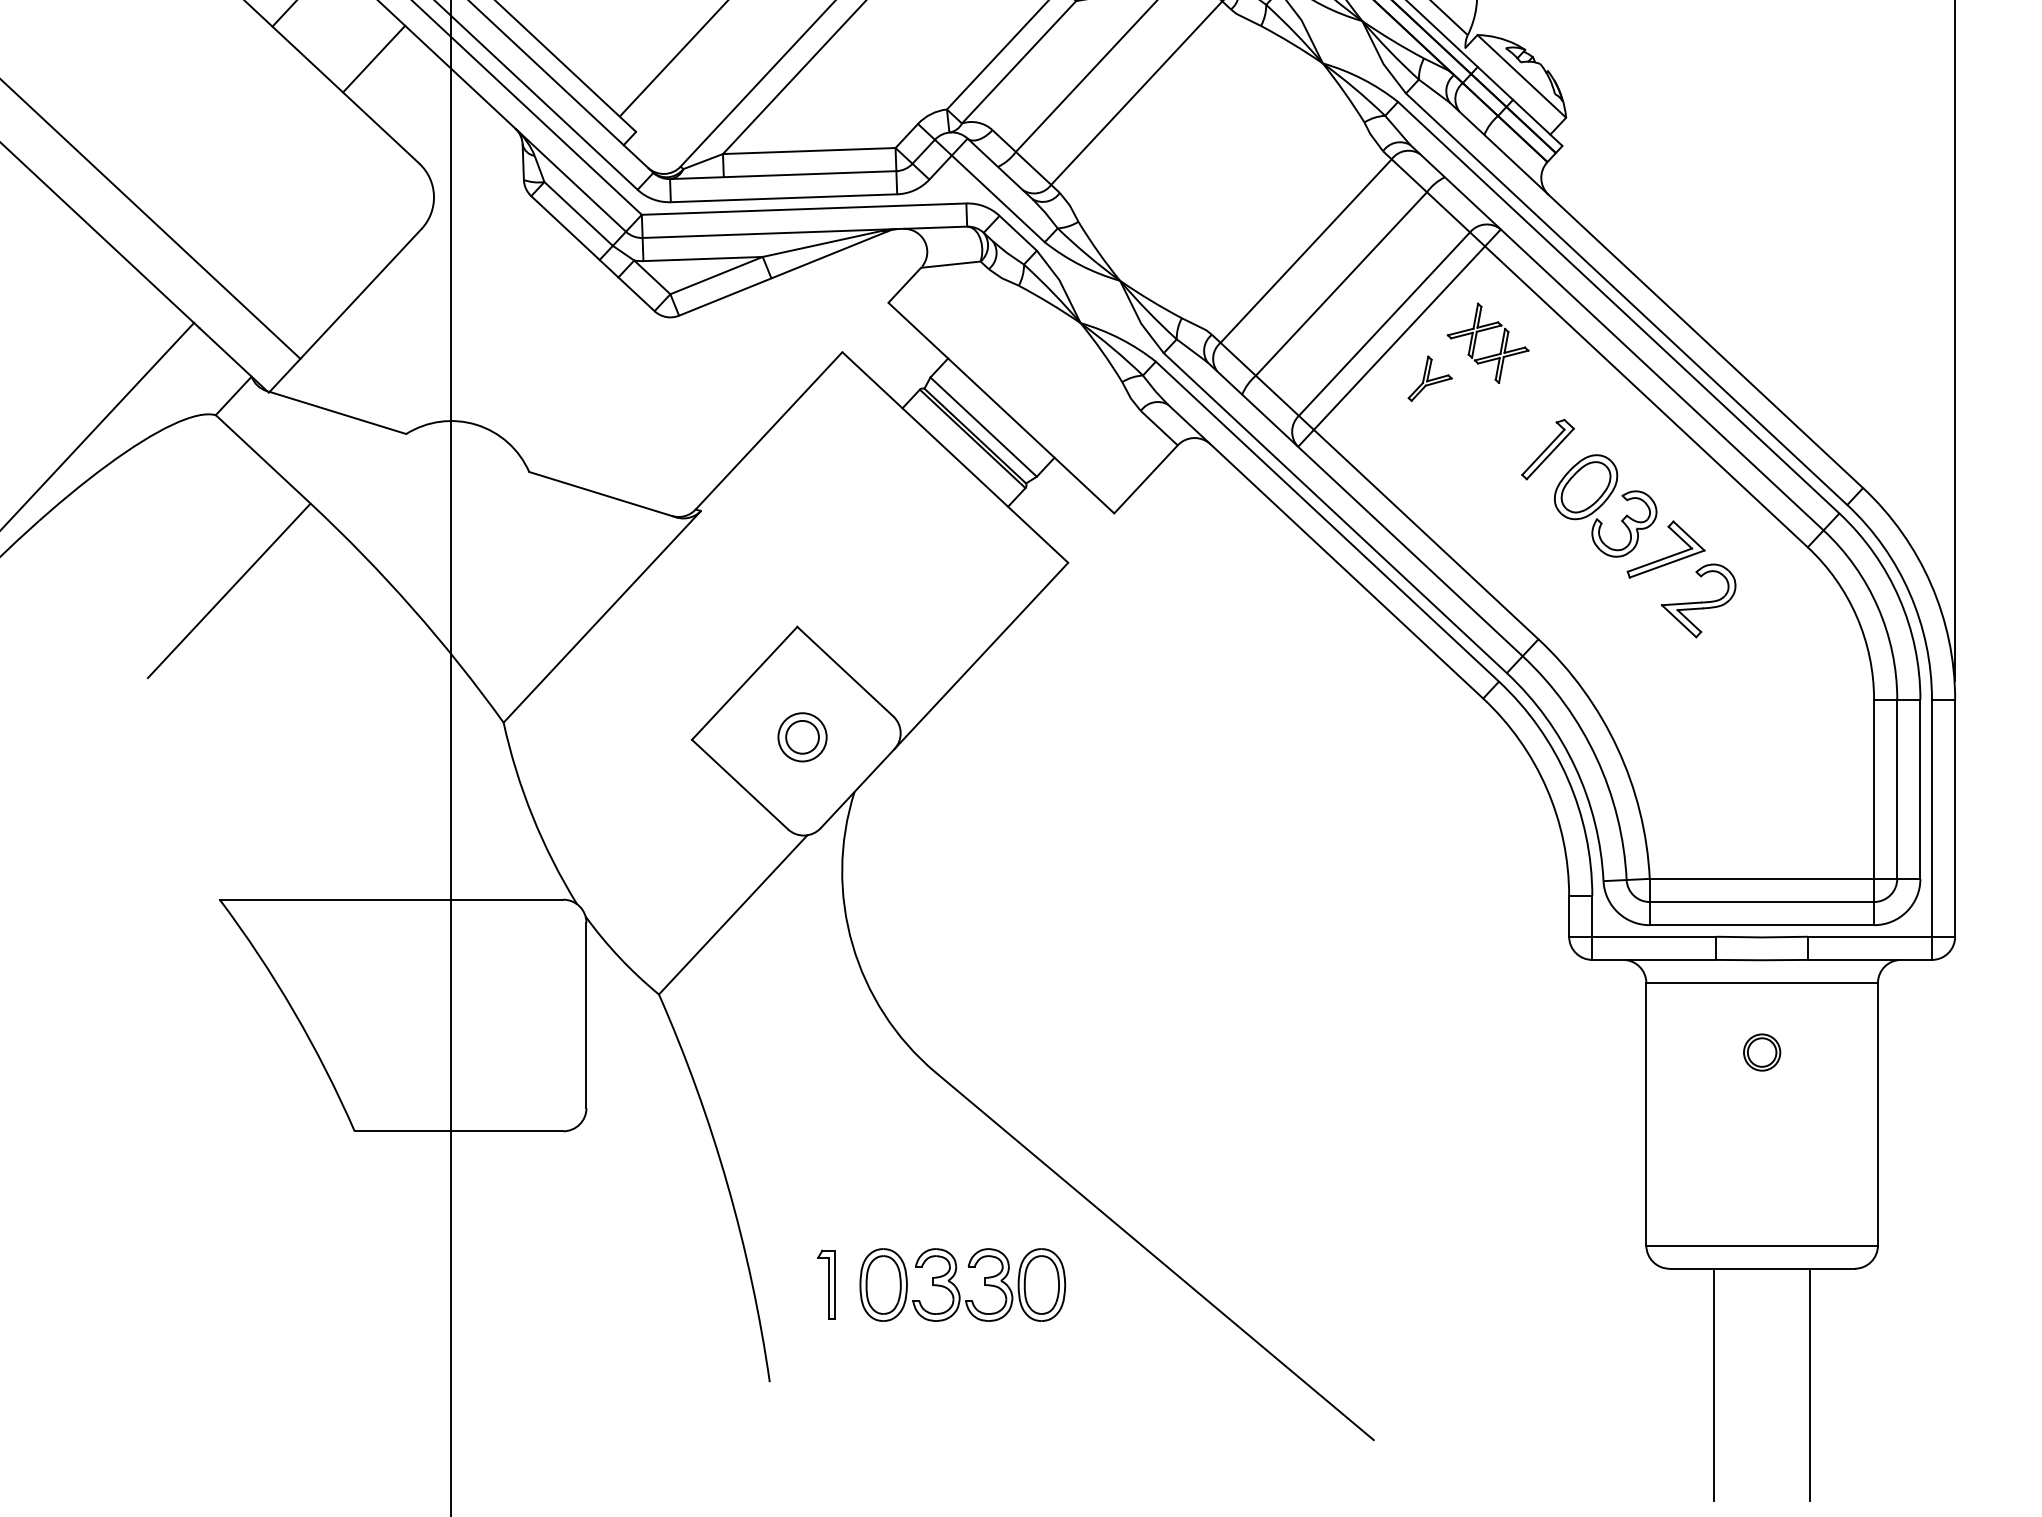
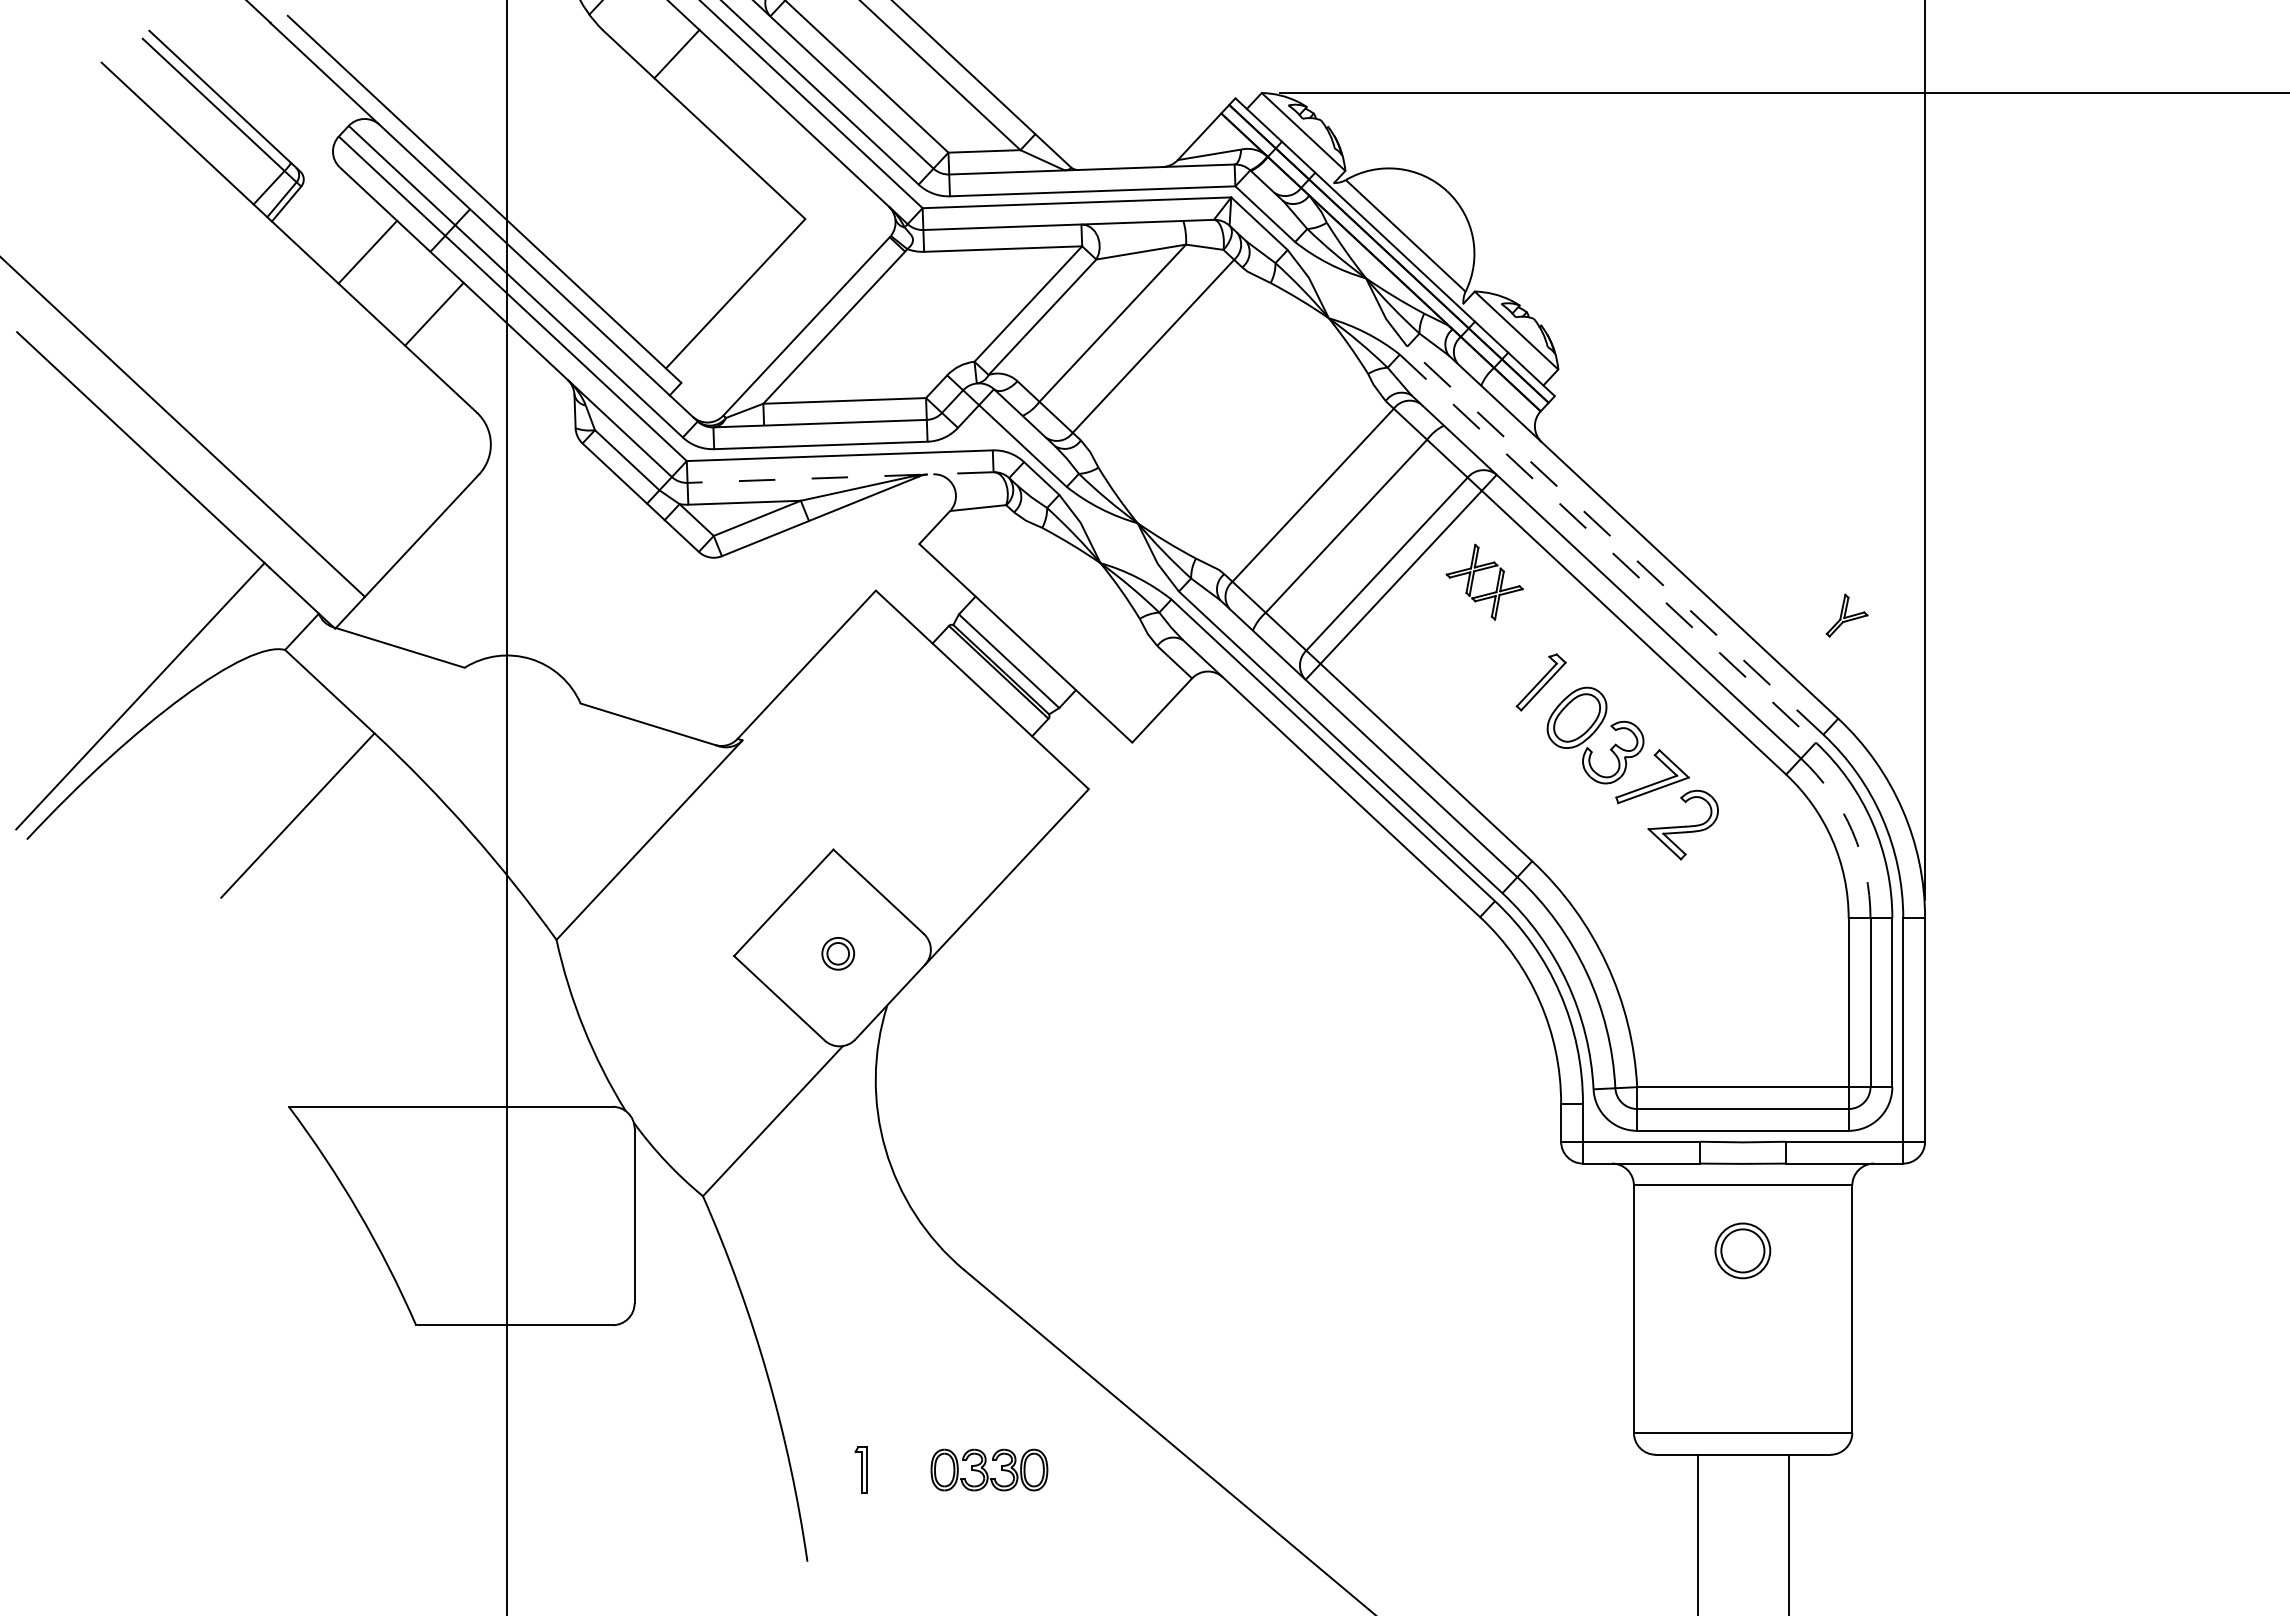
line: (804, 232) -> (840, 477), solid -> dashed
line: (1625, 299) -> (1614, 540), solid -> dashed
line: (1619, 307) -> (1608, 548), solid -> dashed
part: (1429, 378) -> (1846, 615), moved
arc: (1878, 607) -> (1852, 831), solid -> dashed
part: (801, 737) -> (837, 953), size x0.7
part: (1762, 1052) -> (1743, 1250), size x1.6
part: (826, 1284) -> (860, 1469), size x0.7
part: (962, 1284) -> (989, 1469), size x0.6

